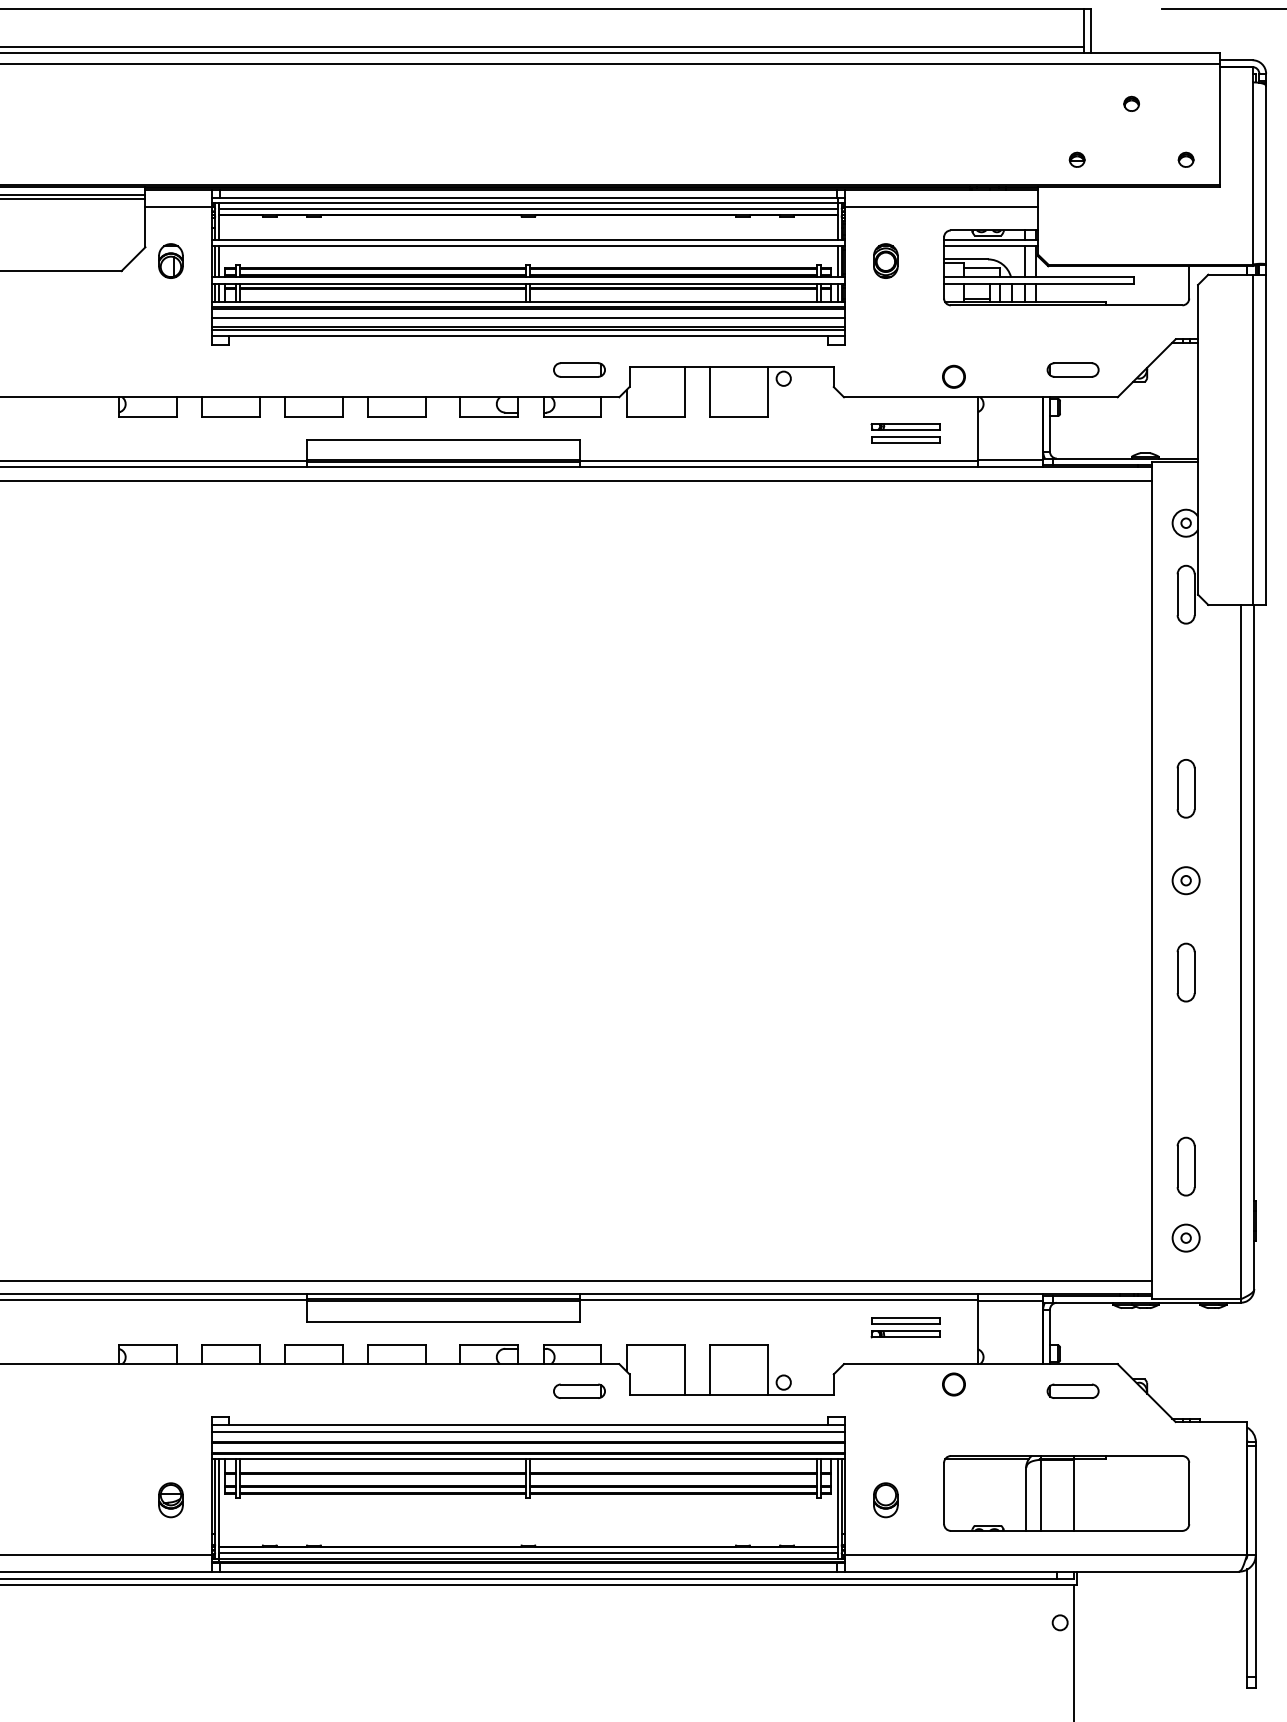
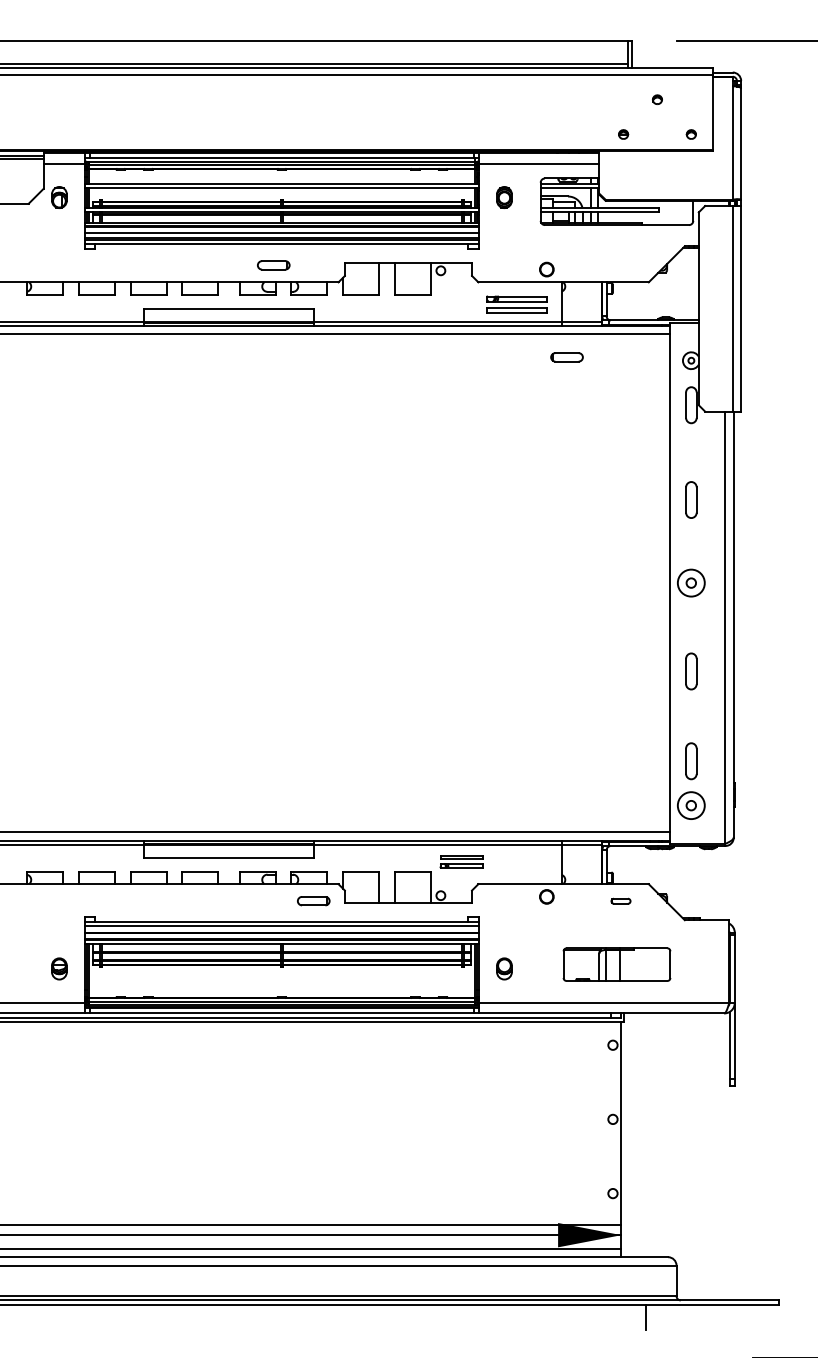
part: (579, 370) -> (273, 265), moved
part: (1072, 370) -> (566, 357), moved
part: (905, 432) -> (516, 304), size x1.4
part: (1186, 787) -> (691, 499), moved
part: (1186, 881) -> (691, 583), size x1.6
part: (1186, 972) -> (691, 671), moved
part: (1186, 1237) -> (691, 805), size x1.6
part: (905, 1327) -> (461, 861), moved
part: (1072, 1391) -> (620, 901), size x0.6
part: (1065, 1493) -> (616, 964), size x0.7

